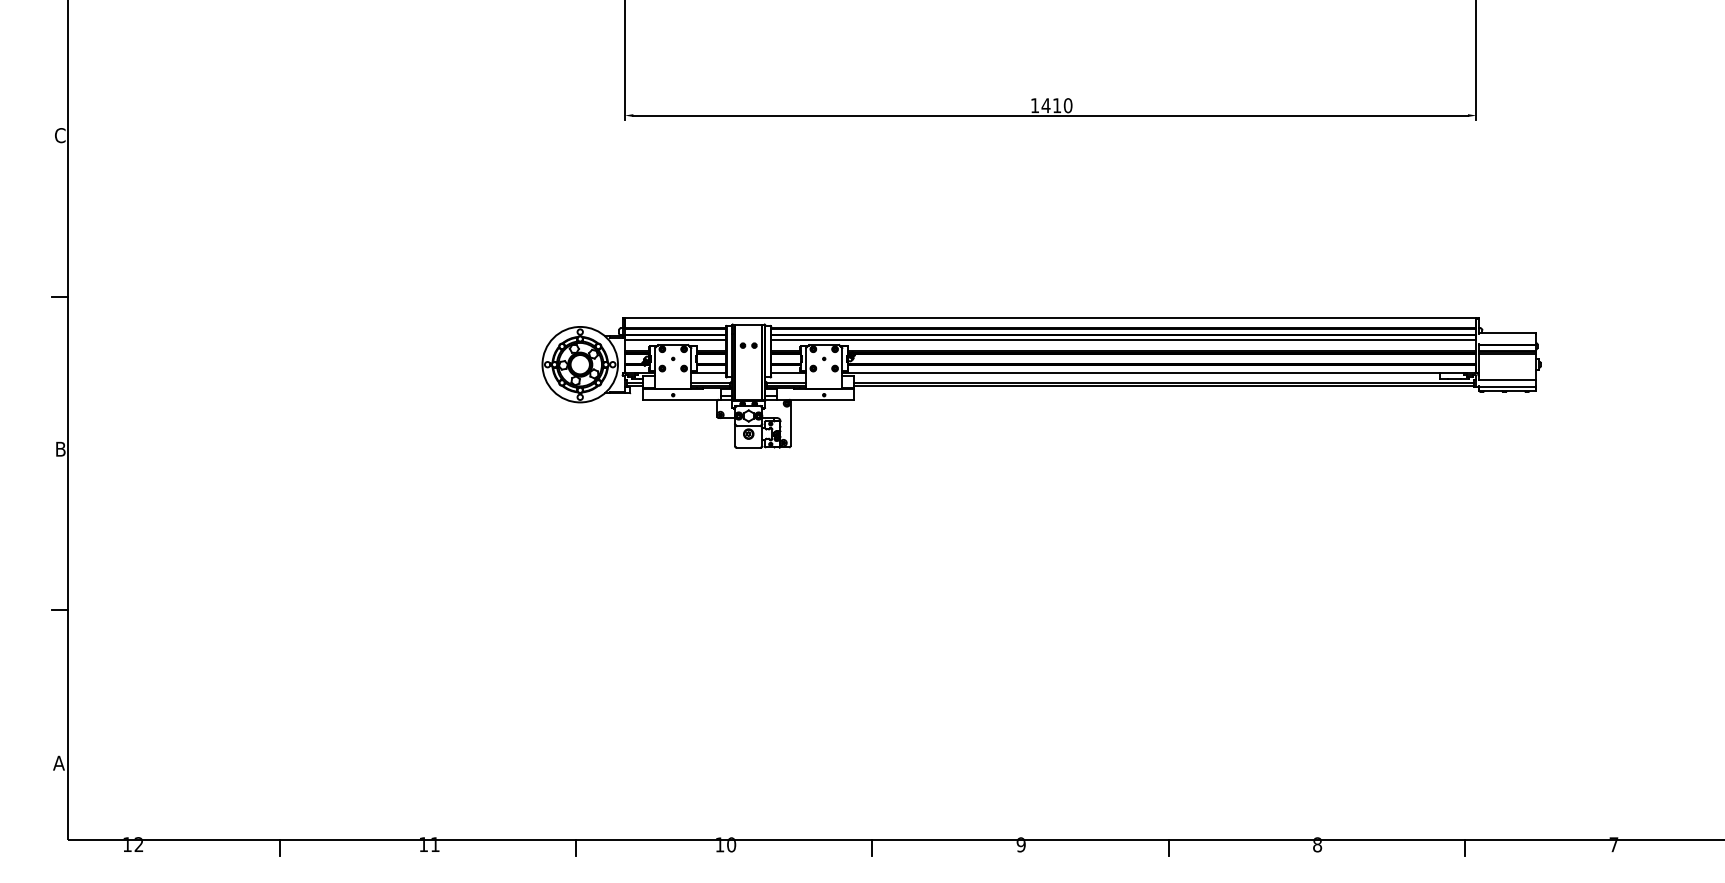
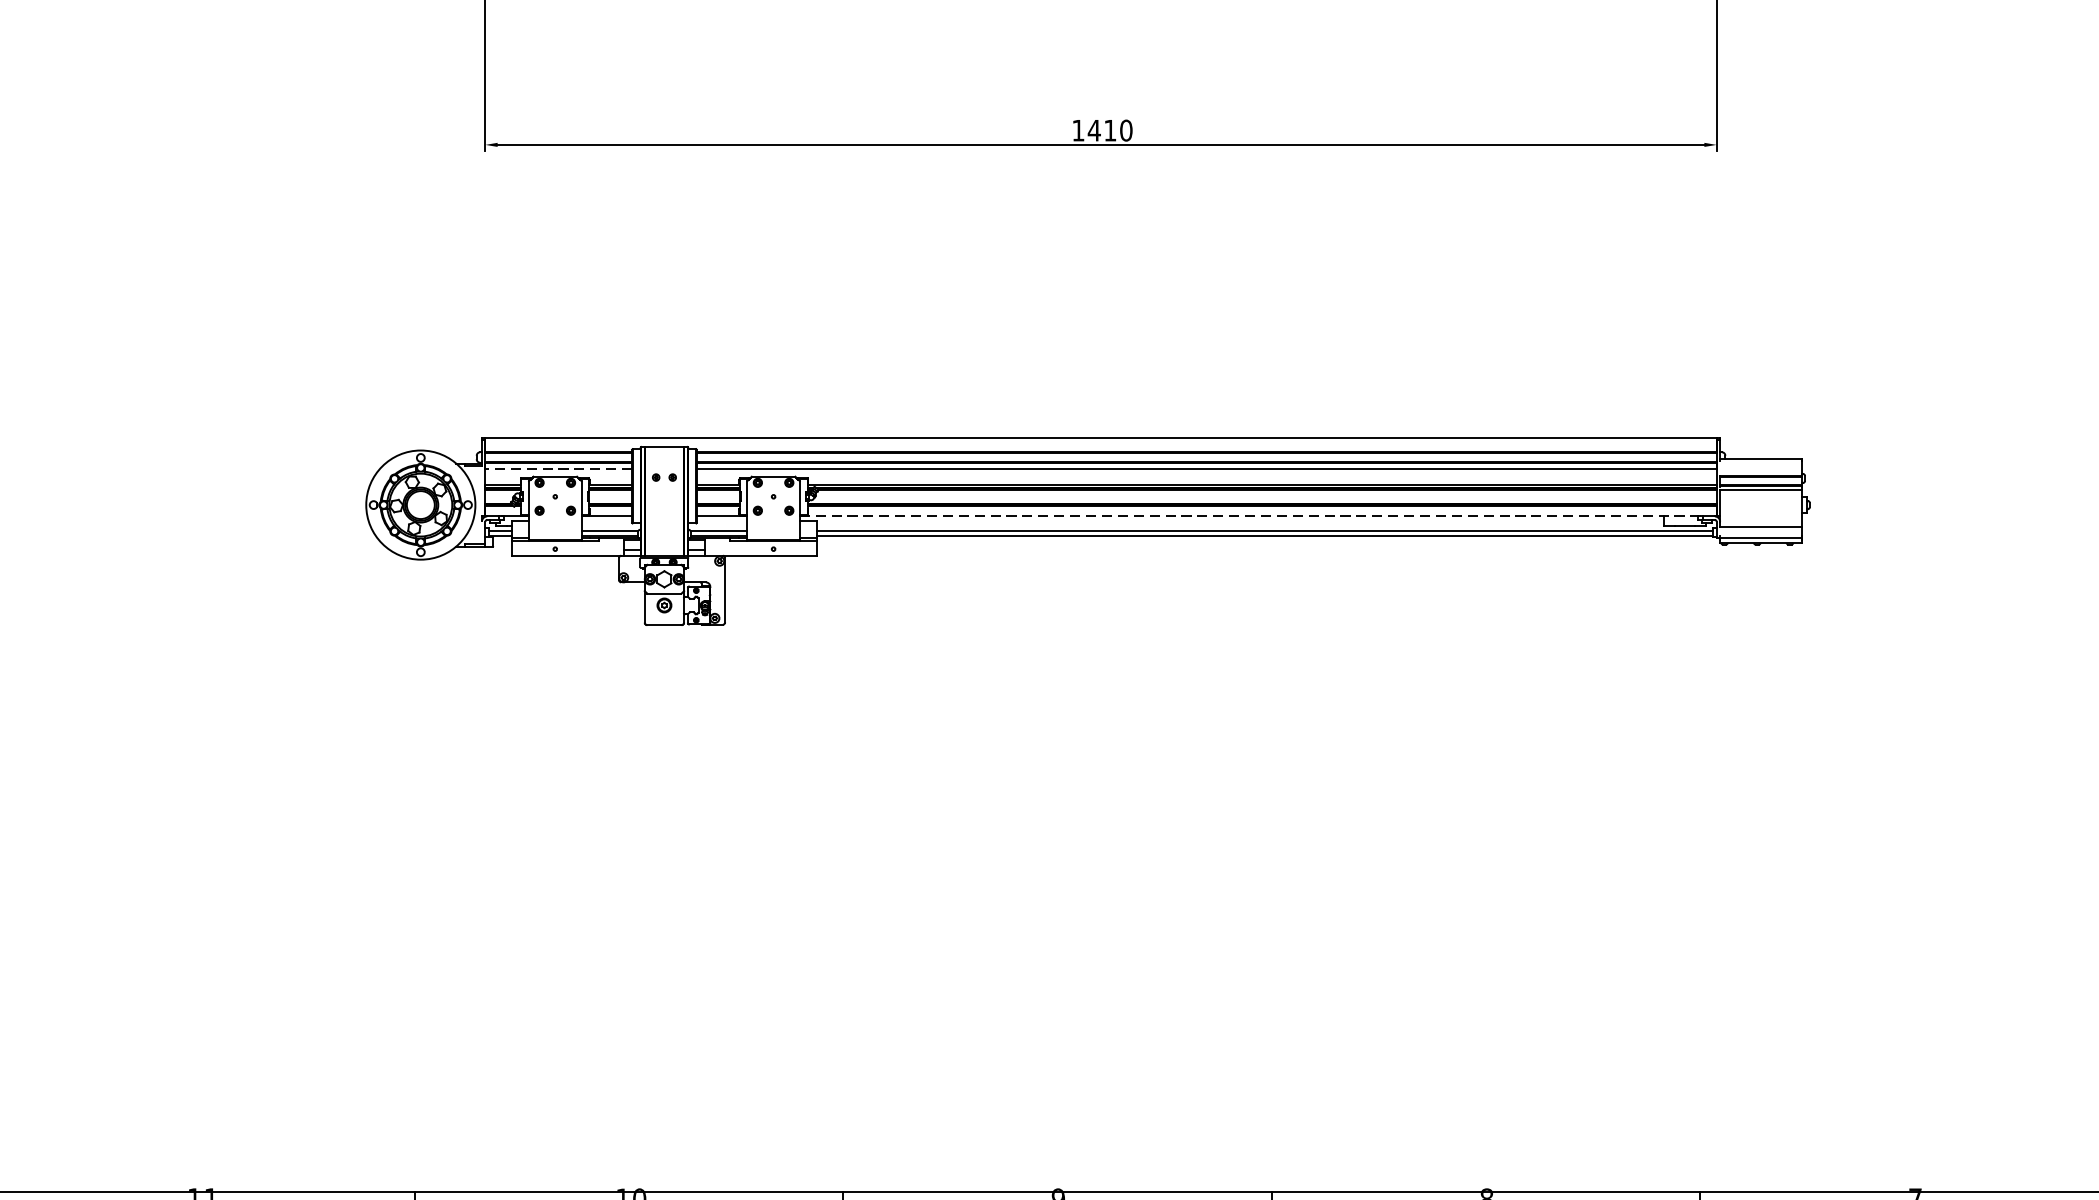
line: (675, 339) -> (558, 468), solid -> dashed
line: (1153, 372) -> (1249, 516), solid -> dashed

